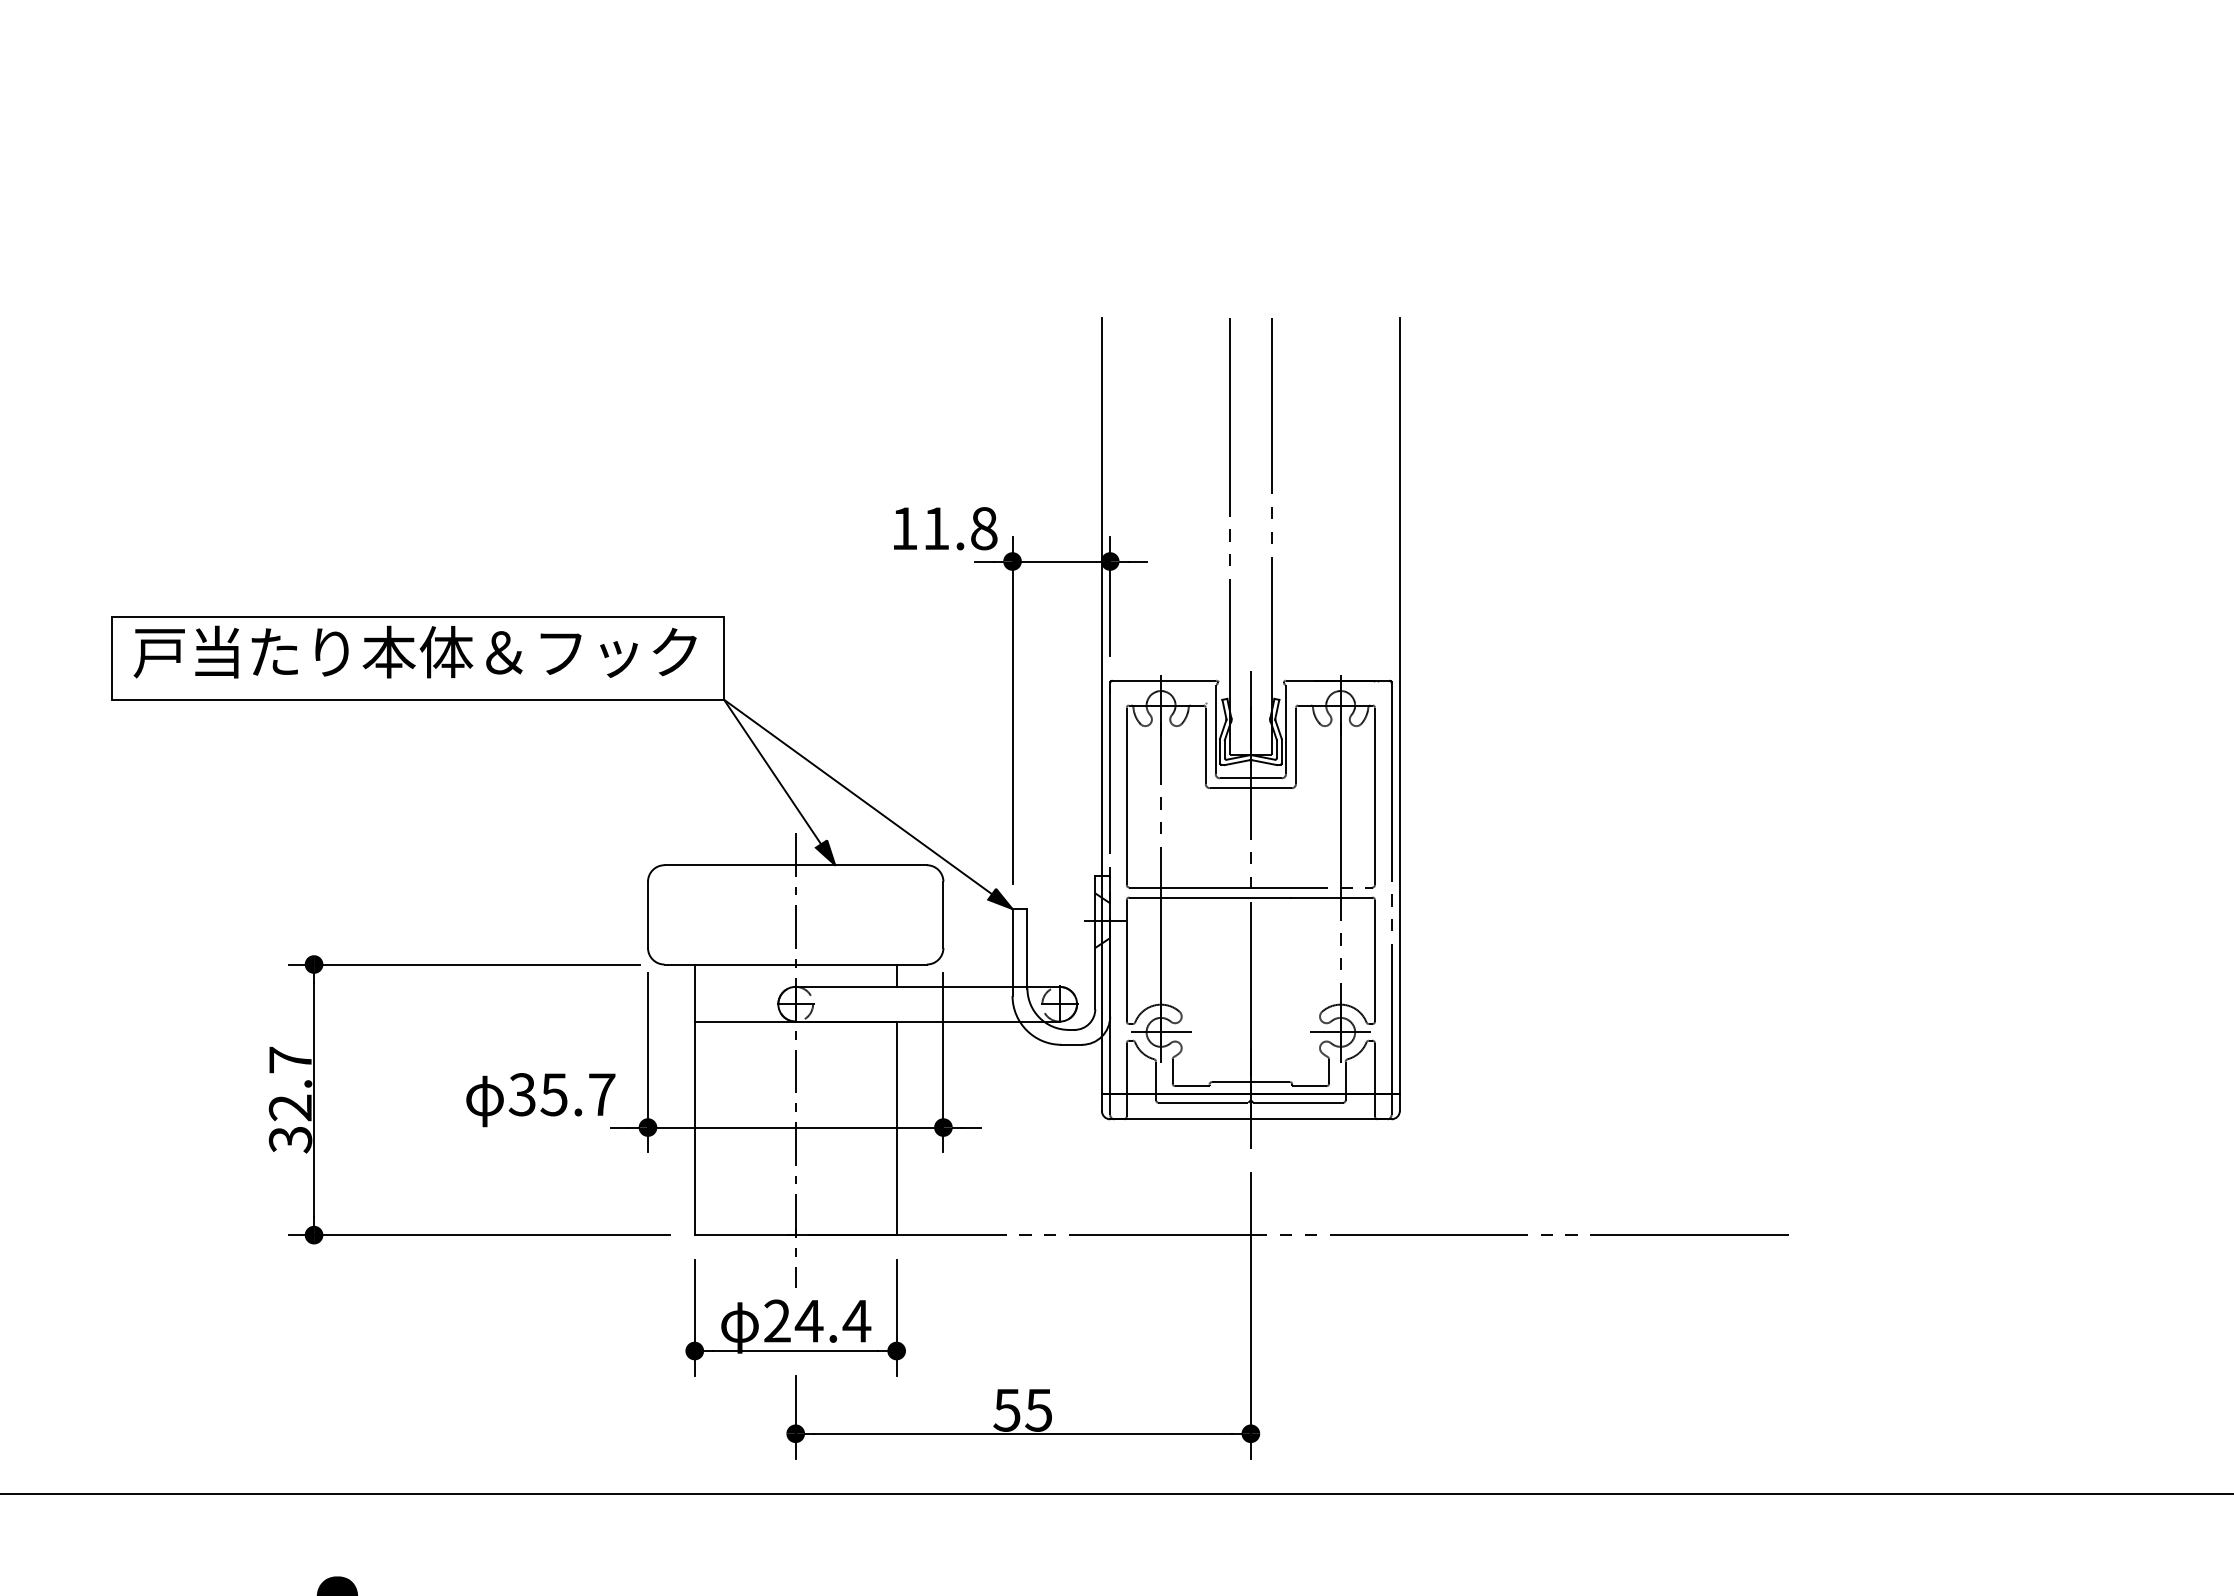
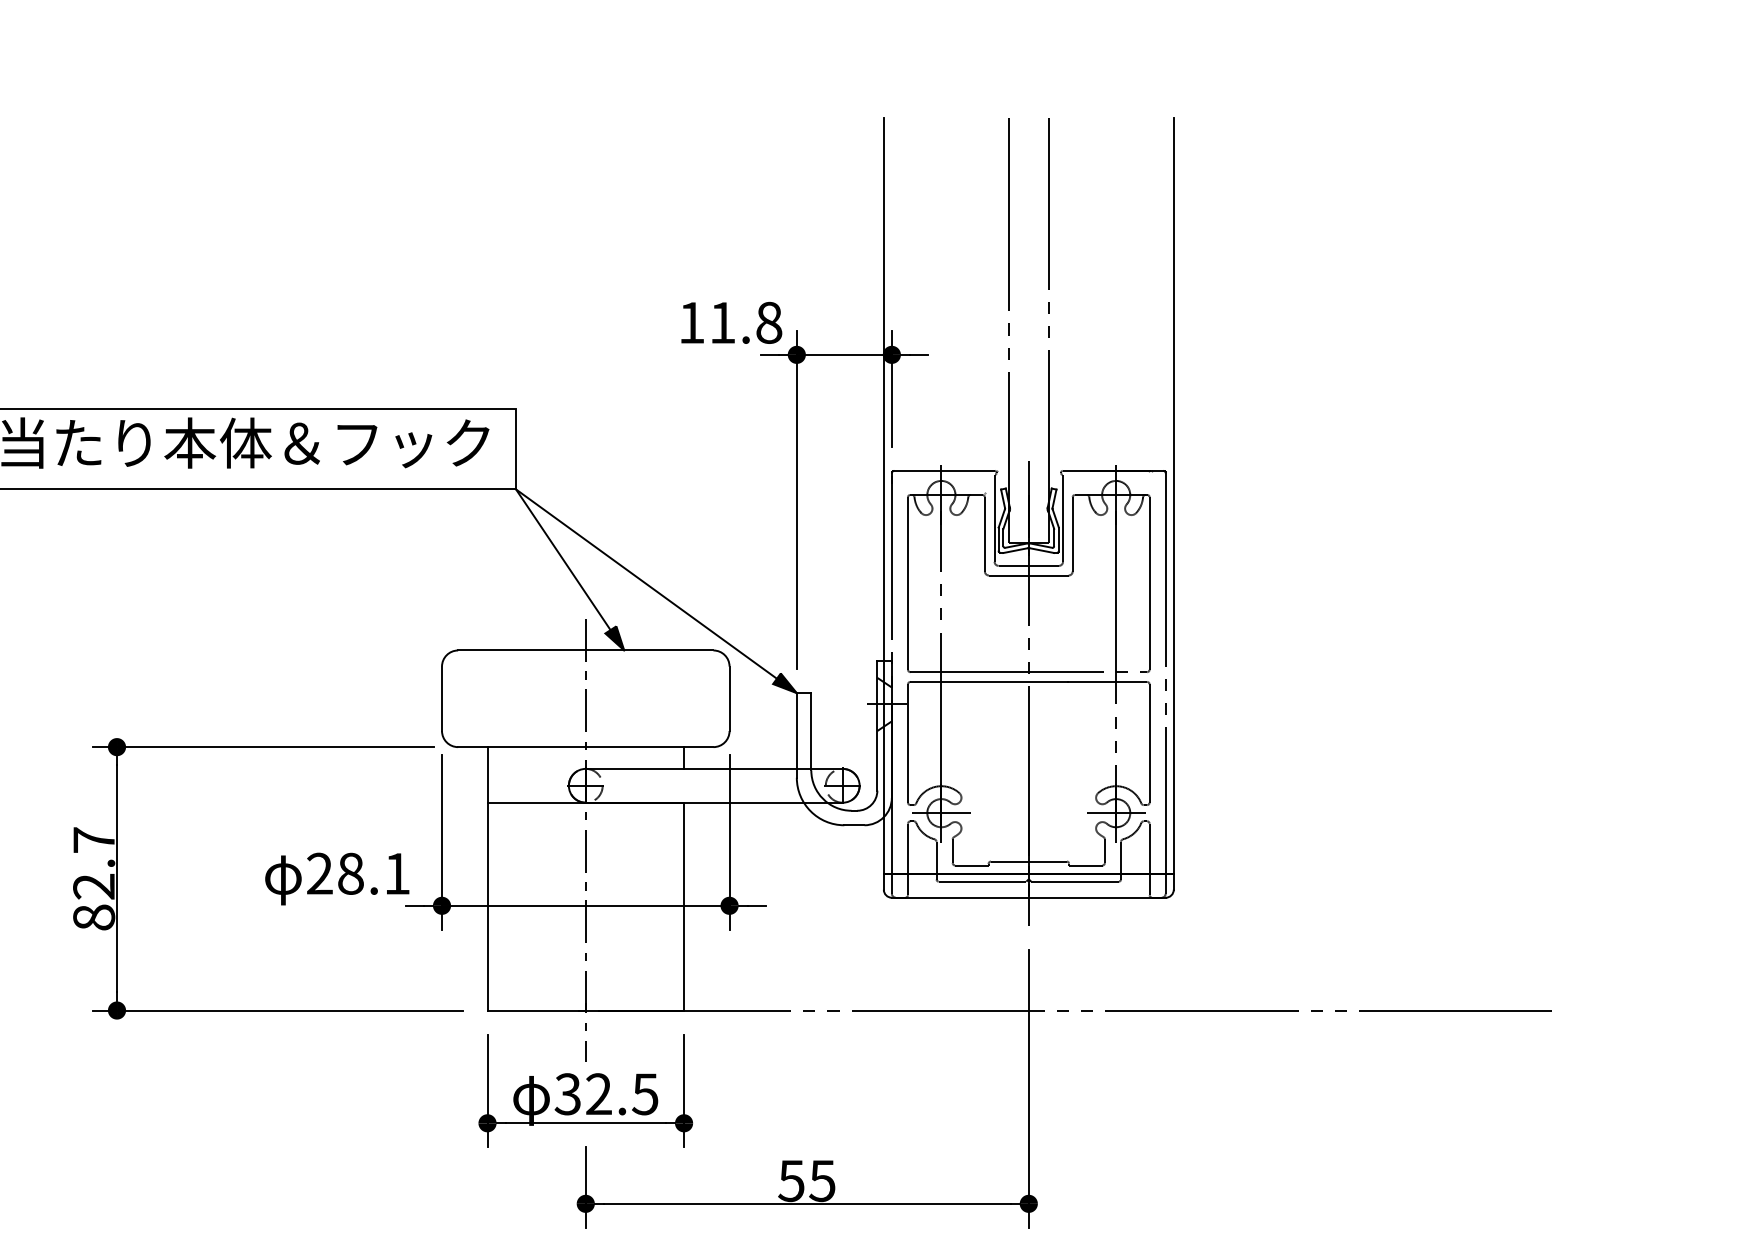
text: (561, 1094) -> (357, 873), 35.7 -> 28.1
text: (290, 1139) -> (94, 917), 32.7 -> 82.7
text: (817, 1320) -> (606, 1093), 24.4 -> 32.5

